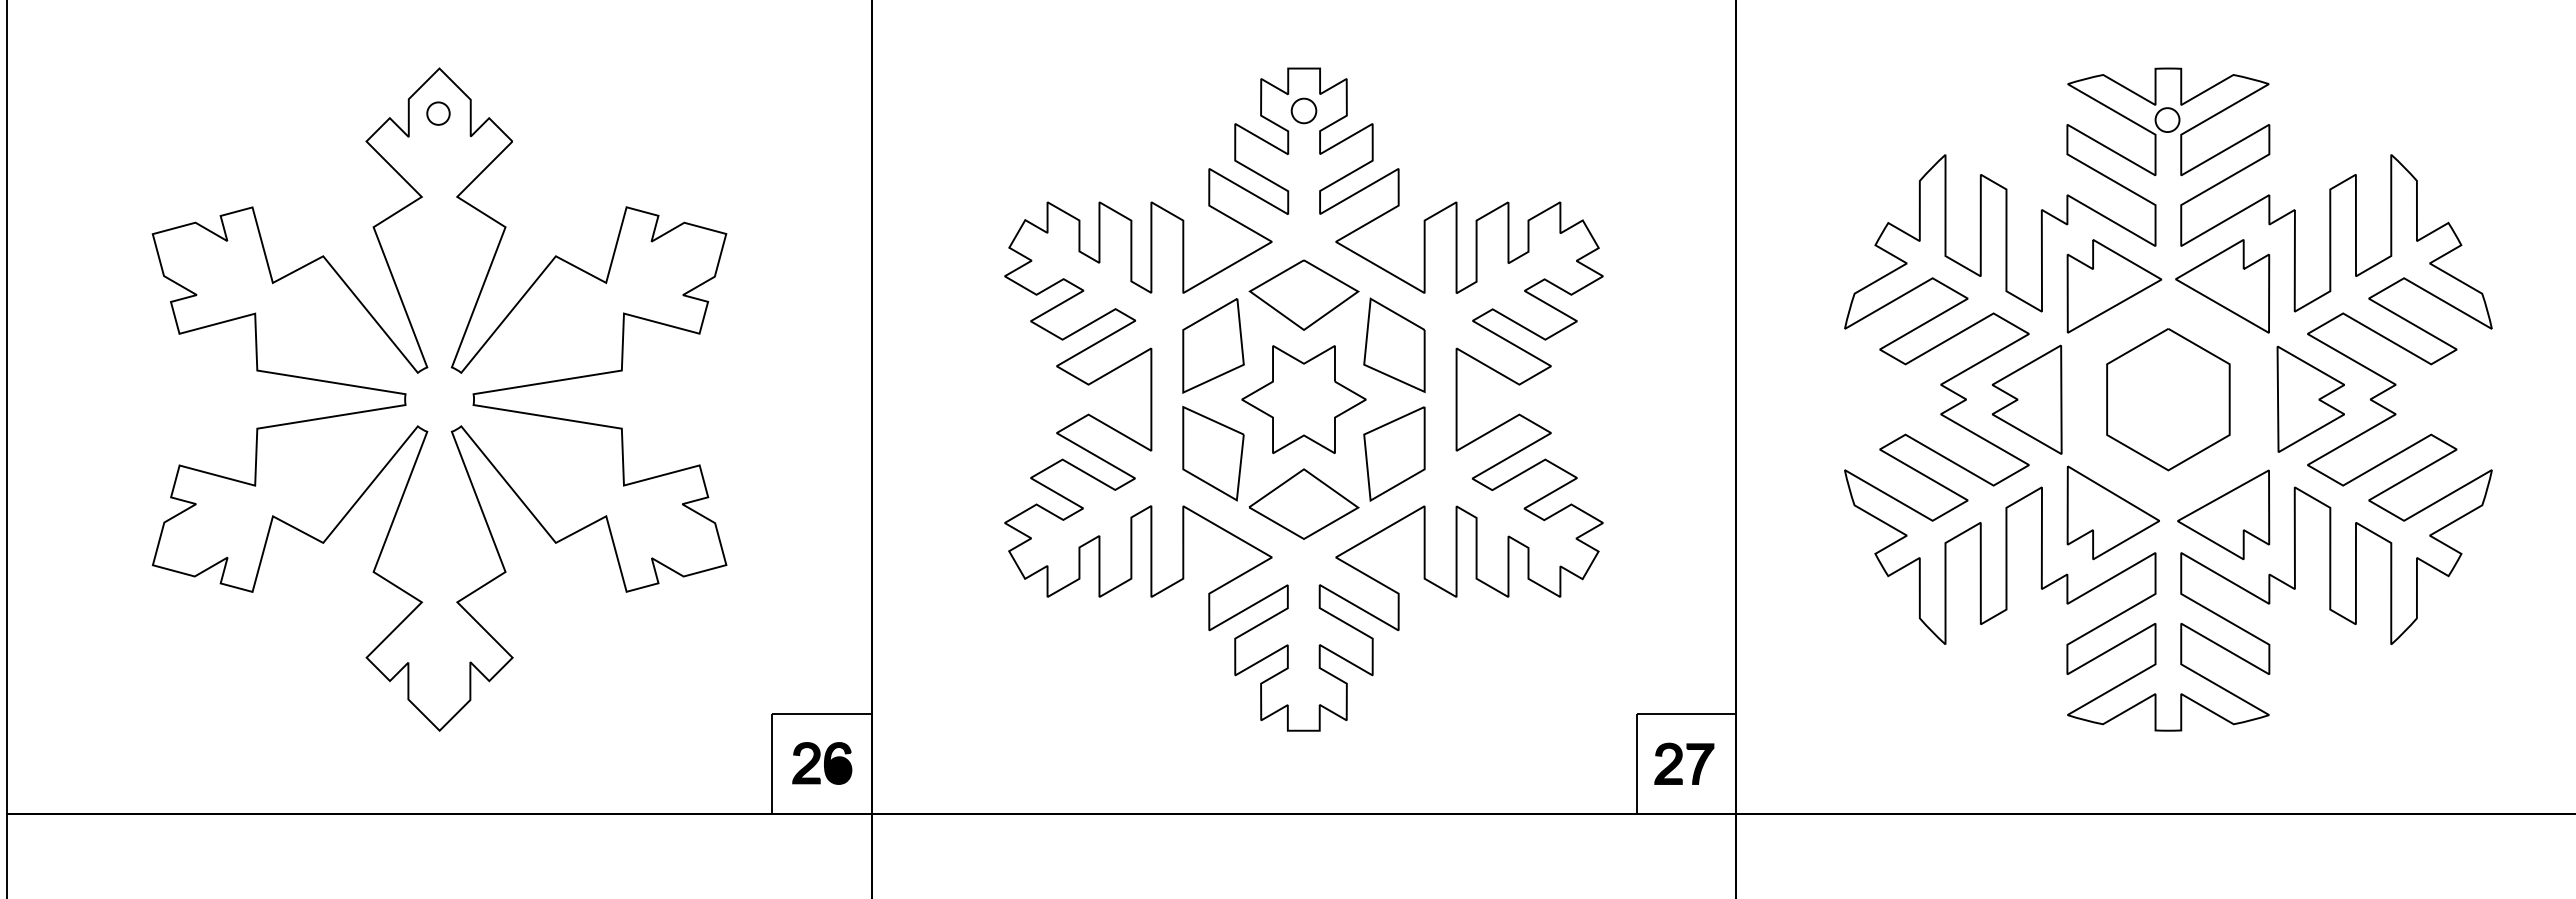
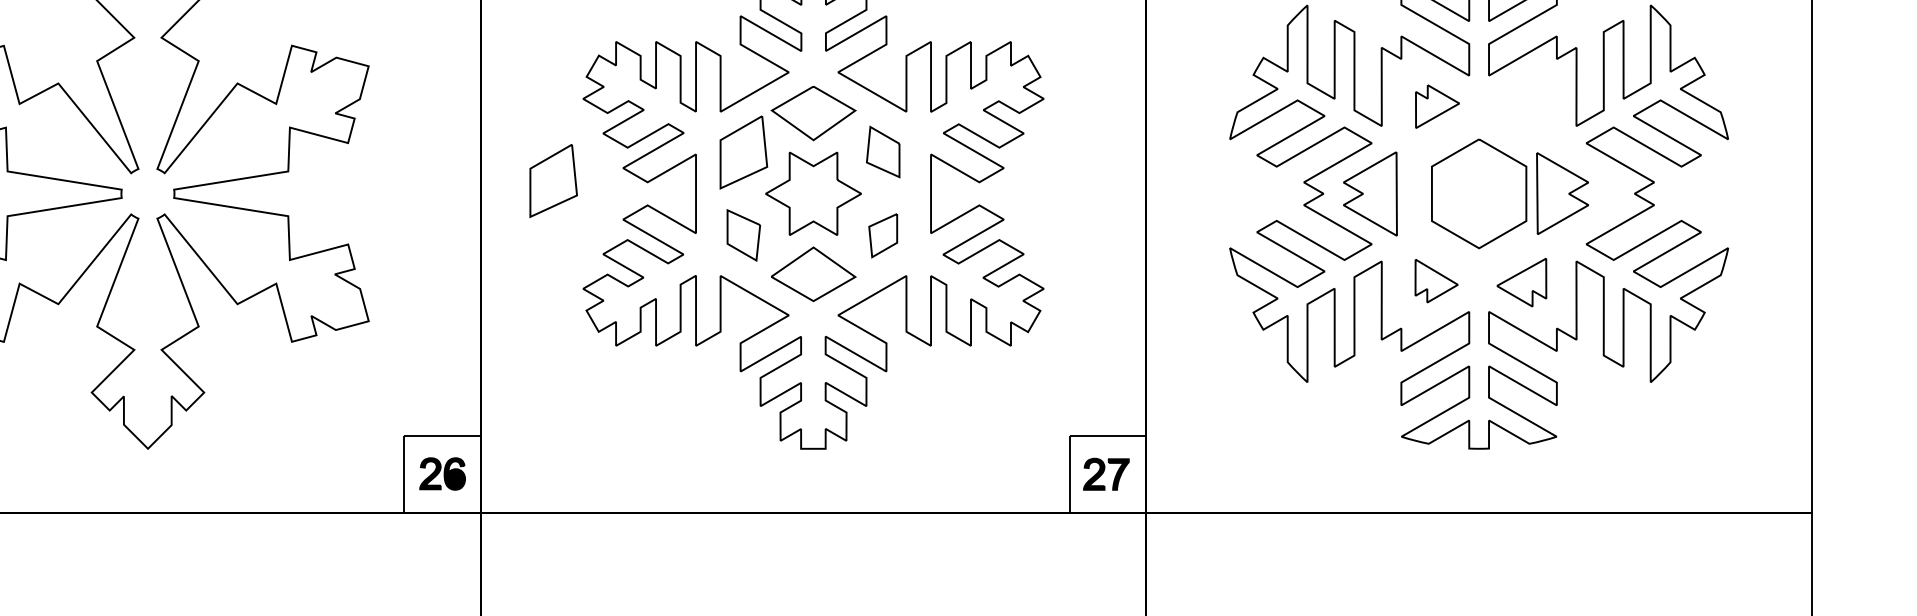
part: (2114, 286) -> (1437, 106), size x0.6
part: (2222, 286) -> (1520, 106), removed
part: (1394, 345) -> (883, 152), size x0.7
part: (966, 382) -> (553, 180), added
part: (2310, 398) -> (1562, 192), moved
part: (1213, 453) -> (743, 235), size x0.7
part: (1394, 453) -> (883, 235), size x0.6
part: (2112, 512) -> (1436, 280), size x0.6
part: (2223, 514) -> (1521, 282), size x0.7

